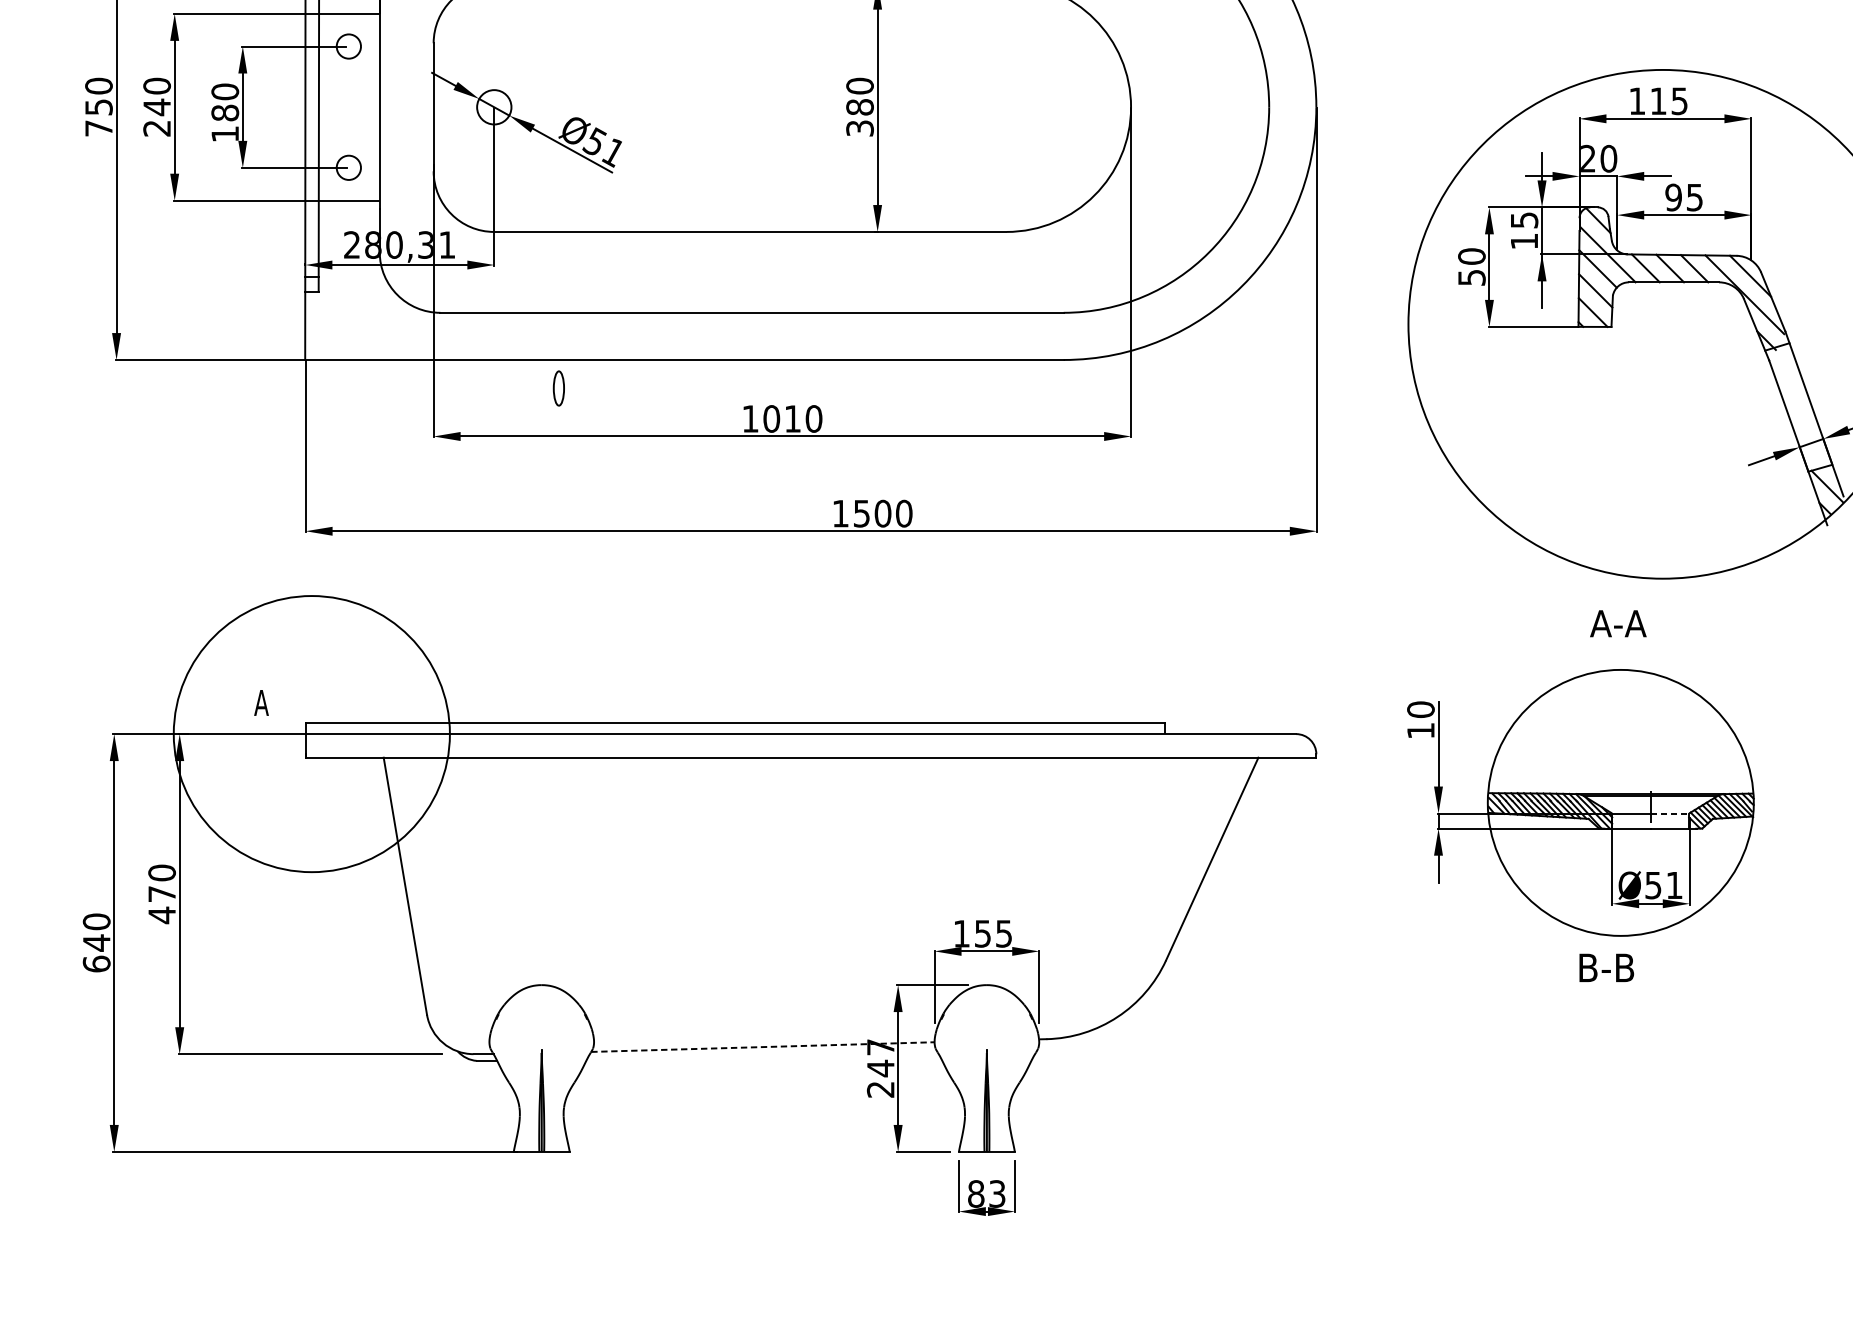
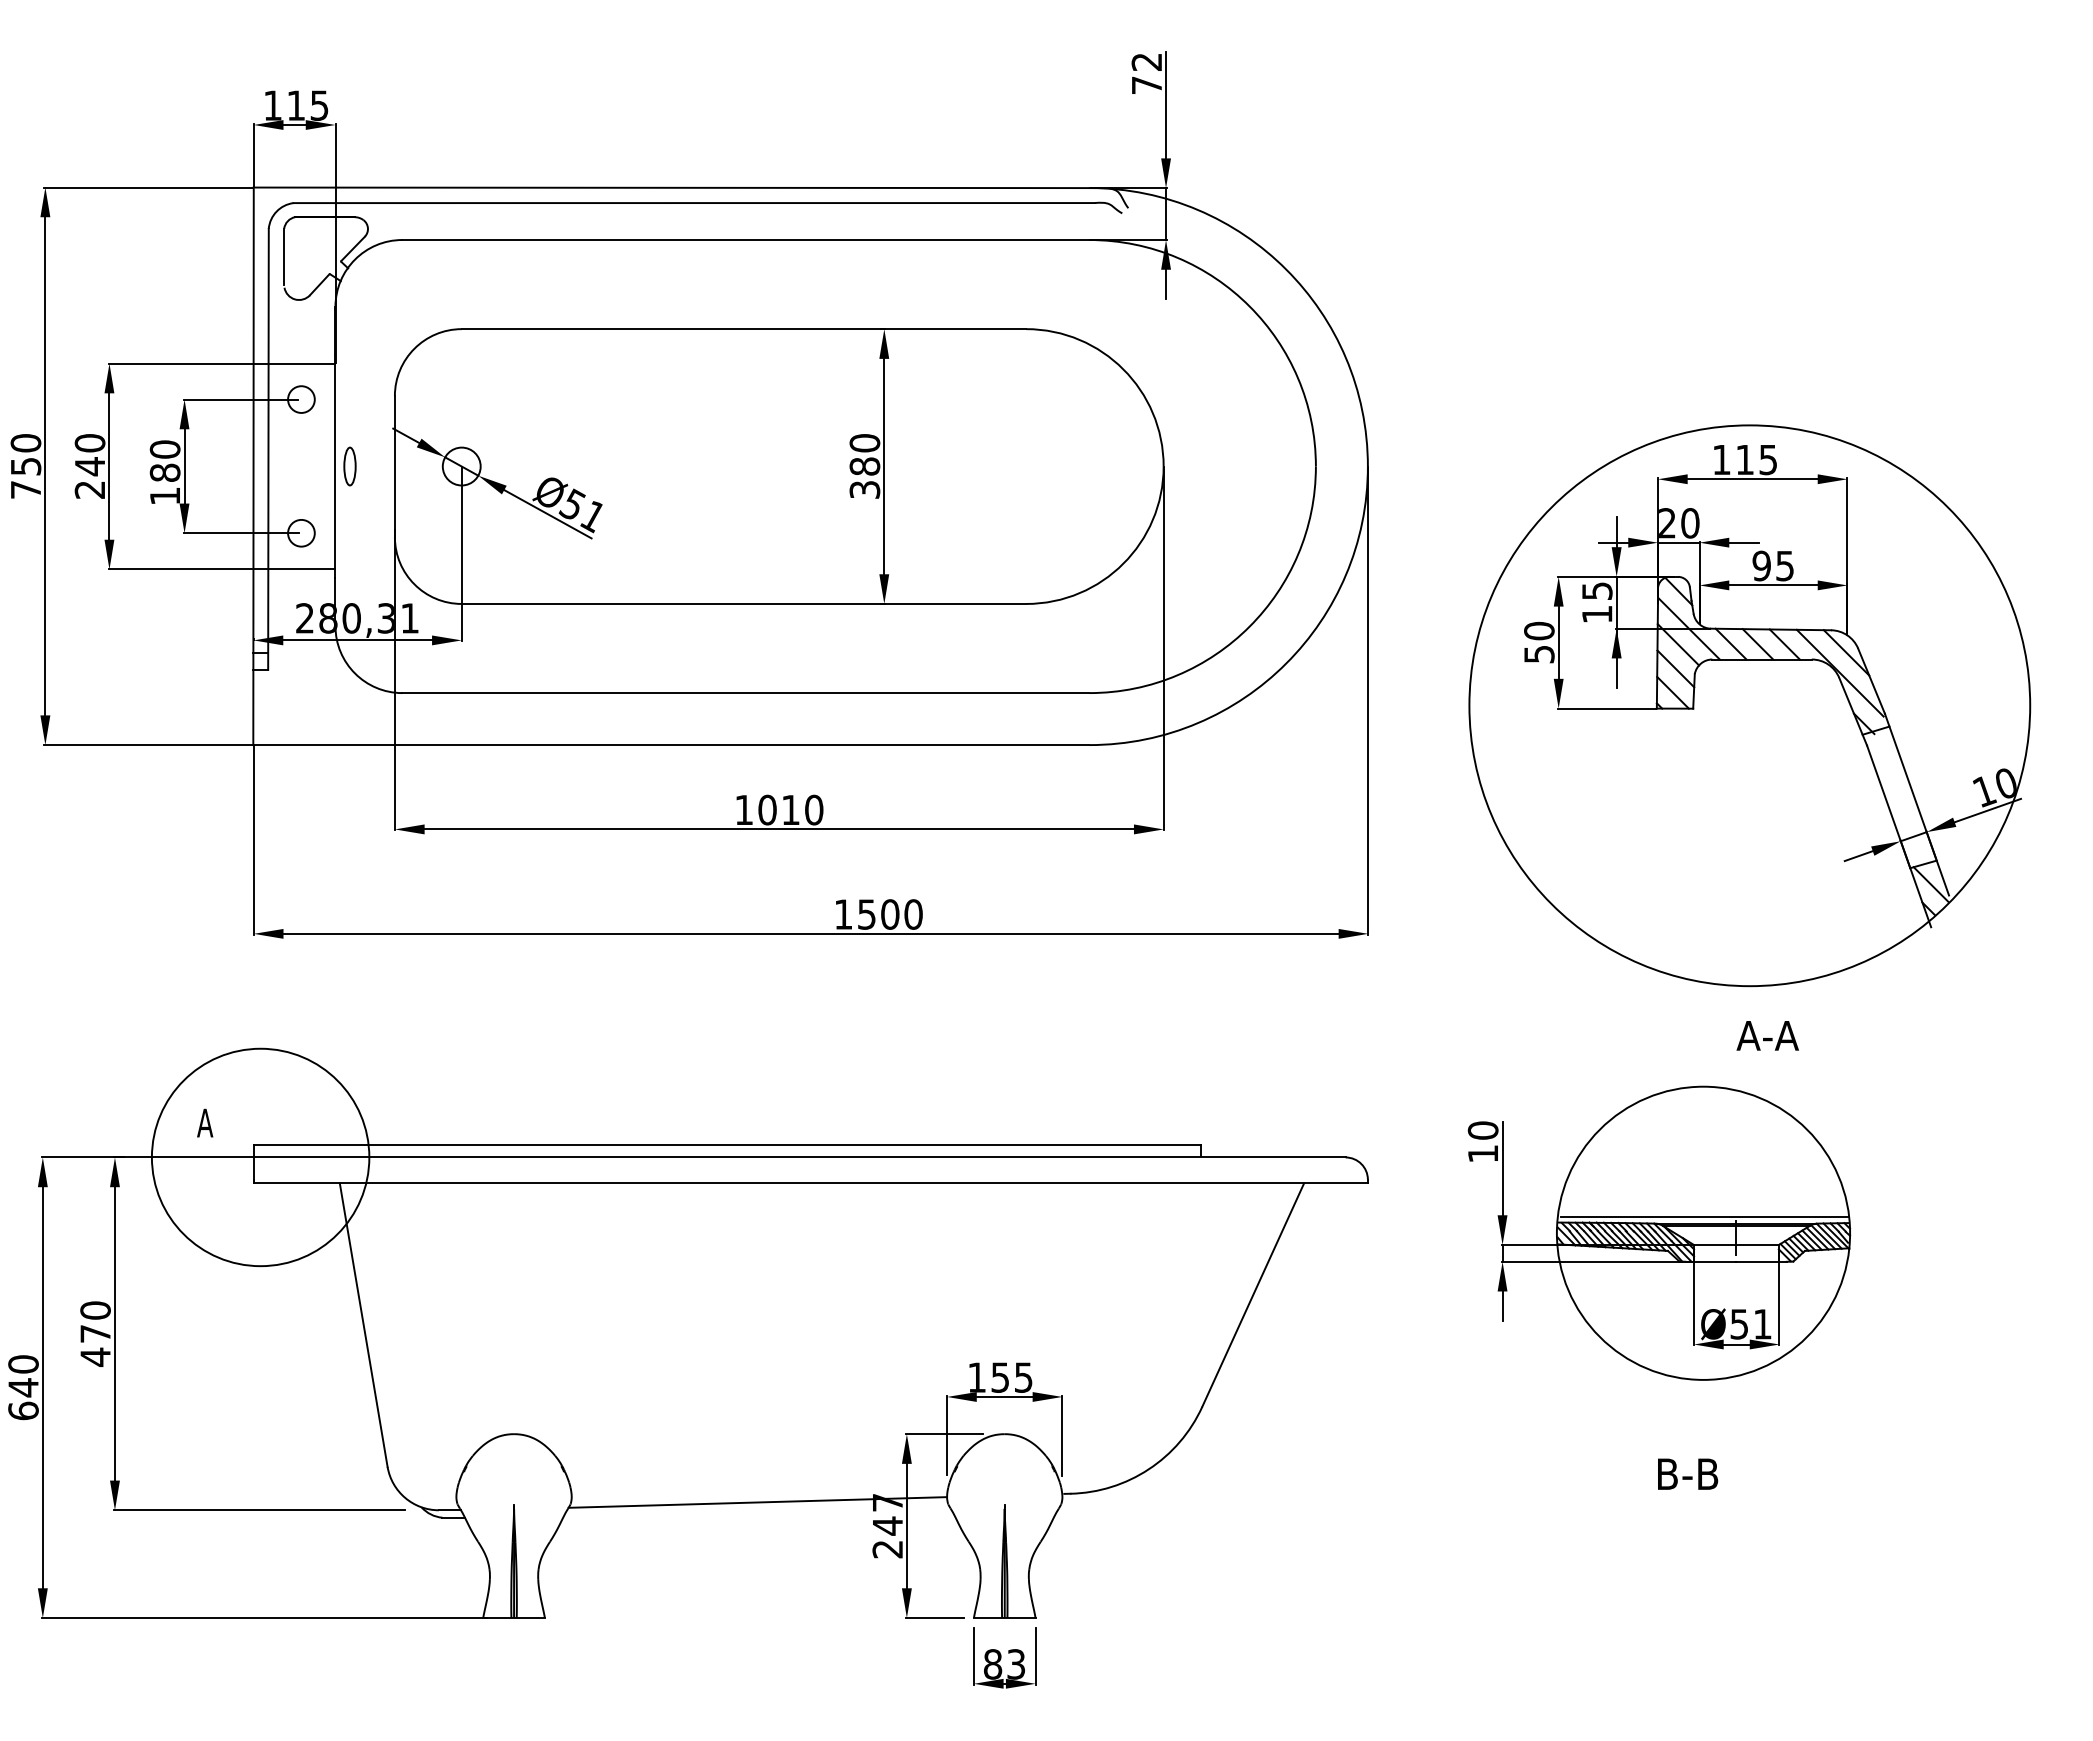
part: (558, 388) -> (349, 466), moved
text: (1618, 623) -> (1767, 1035), moved
circle: (311, 734) -> (260, 1157), size x0.71
line: (1620, 787) -> (1703, 1216), added
line: (1670, 813) -> (1758, 1245), dashed -> solid
text: (1607, 967) -> (1688, 1473), moved
line: (763, 1047) -> (758, 1502), dashed -> solid

